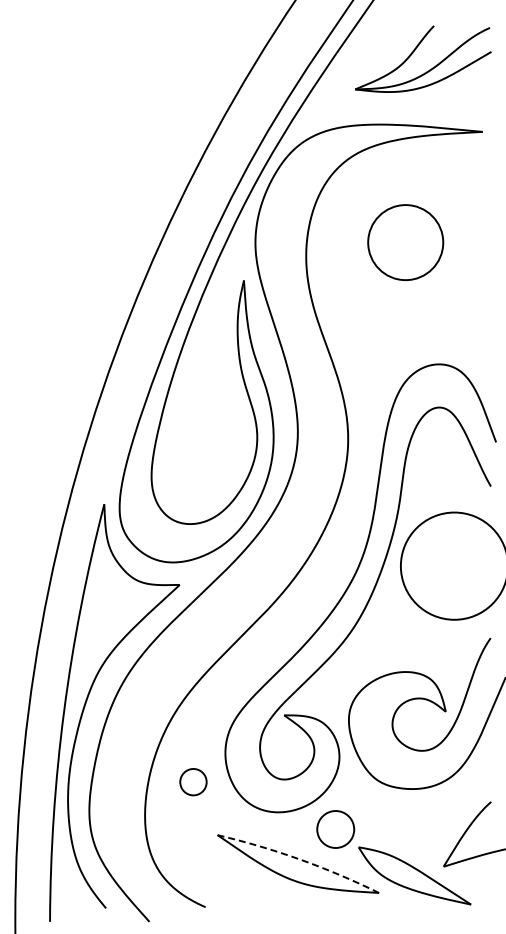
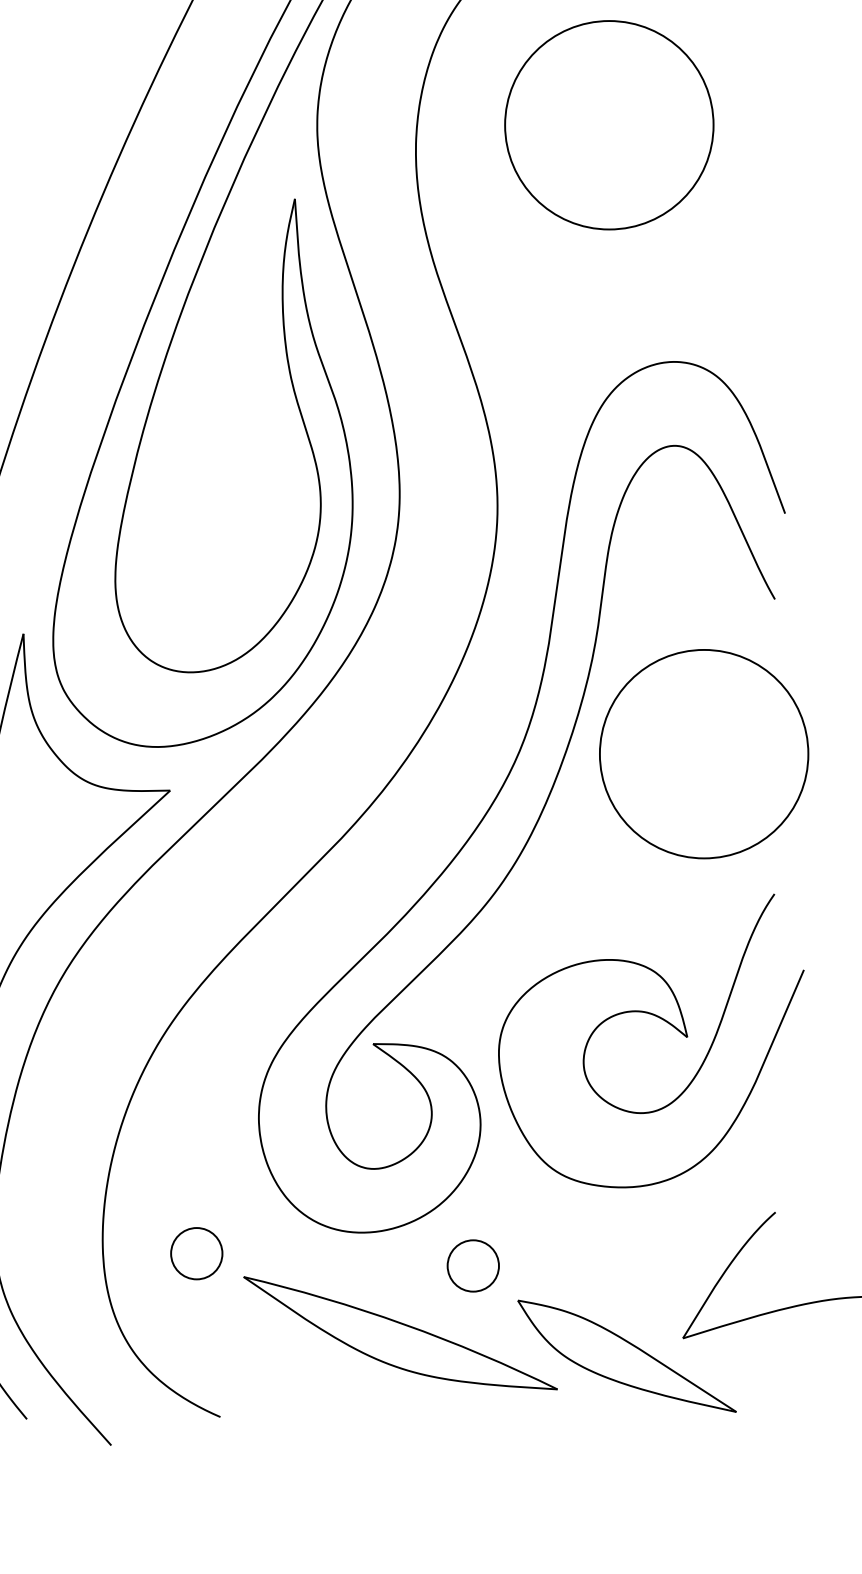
circle: (405, 242) -> (608, 125), size x1.43
circle: (193, 782) -> (196, 1254), moved
circle: (335, 829) -> (472, 1265), size x0.71
arc: (300, 859) -> (404, 1324), dashed -> solid

